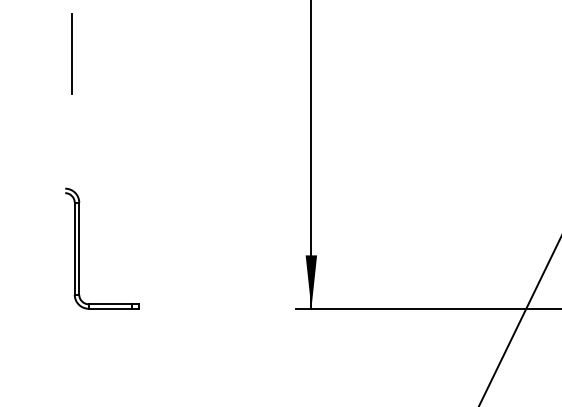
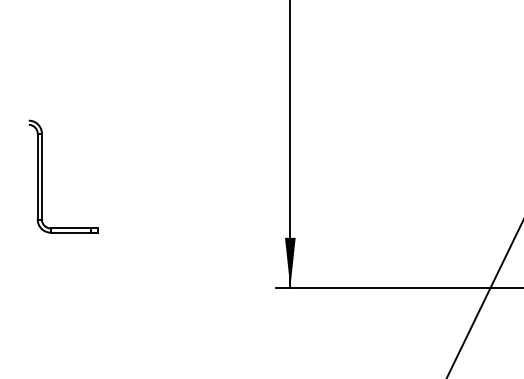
line: (71, 53) -> (66, 49), removed
part: (79, 248) -> (42, 176), moved

